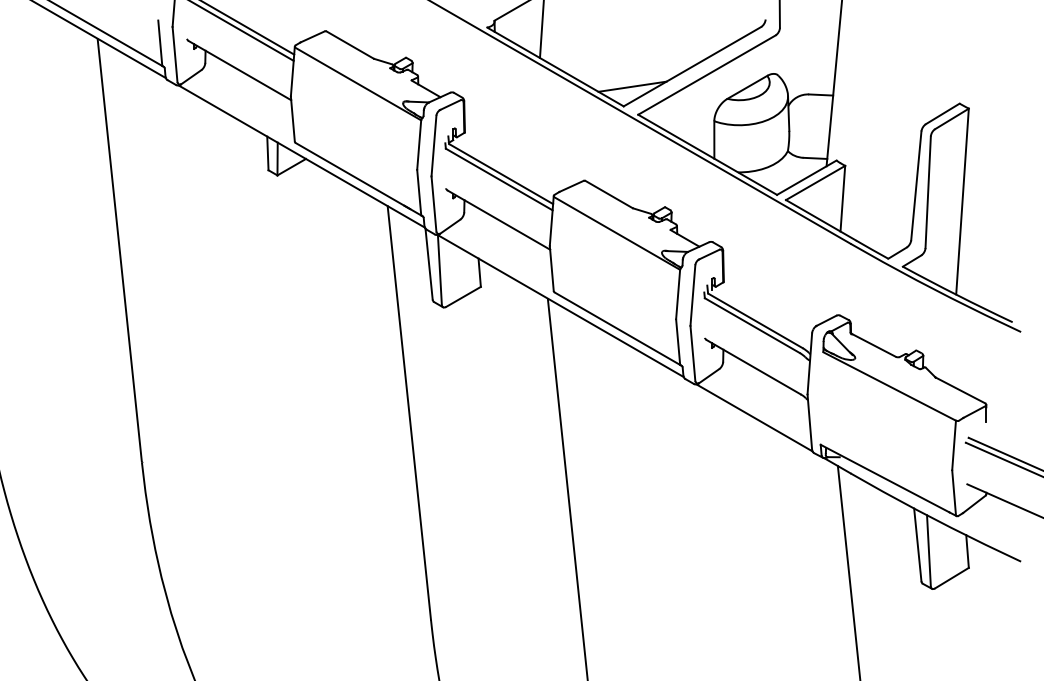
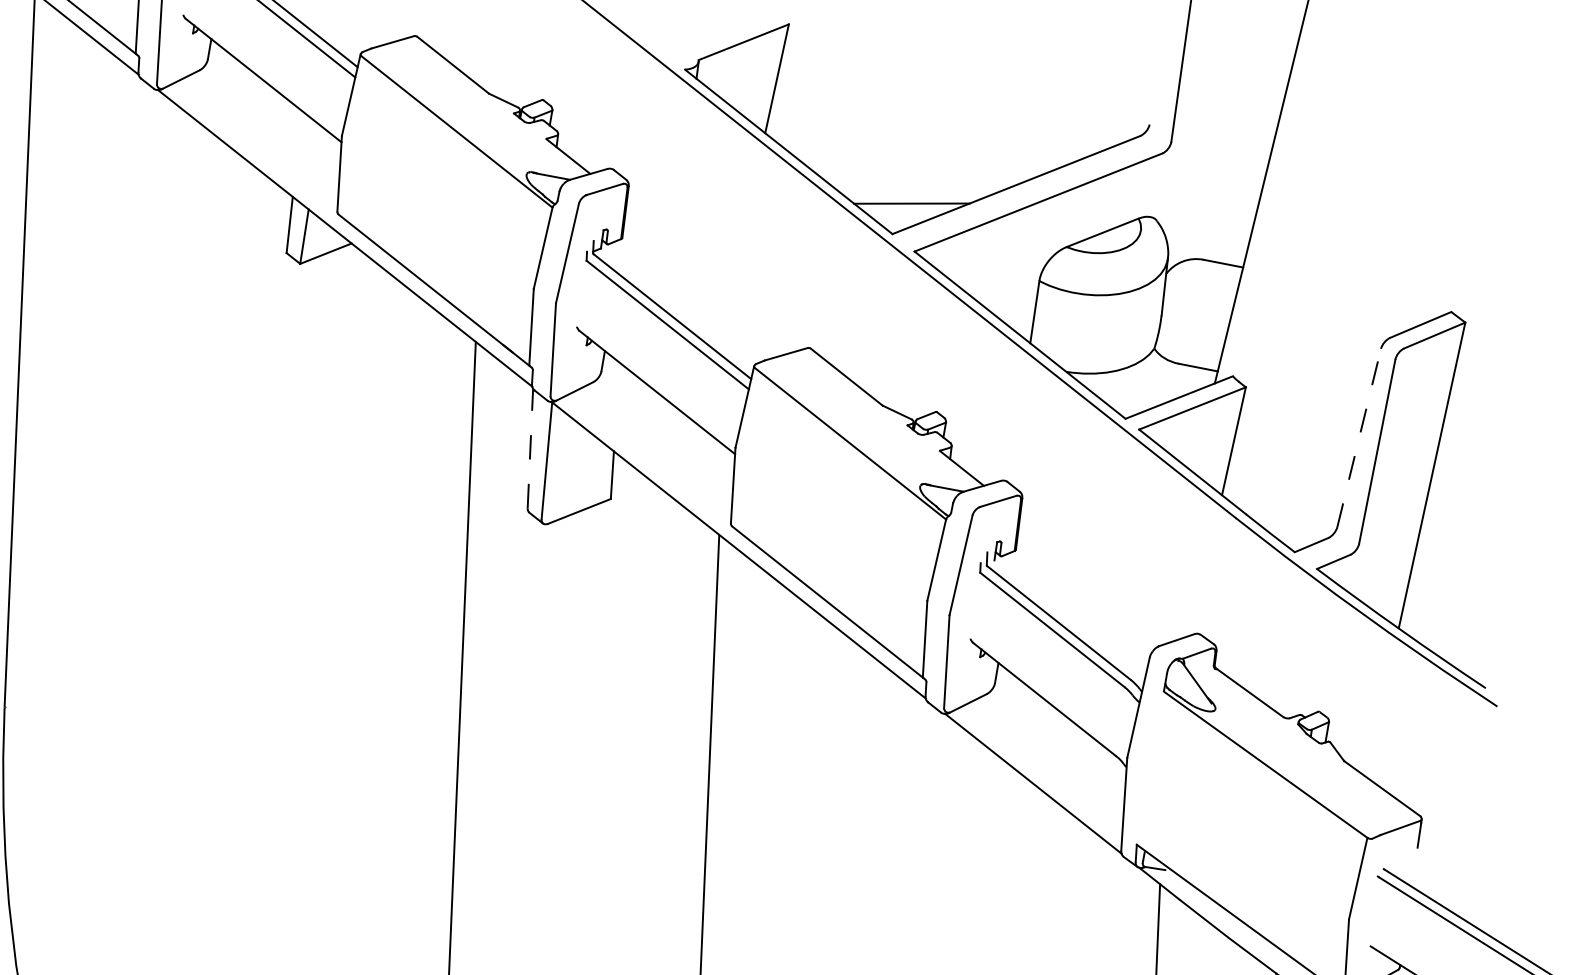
line: (916, 185) -> (1359, 437), solid -> dashed
line: (429, 264) -> (530, 449), solid -> dashed

